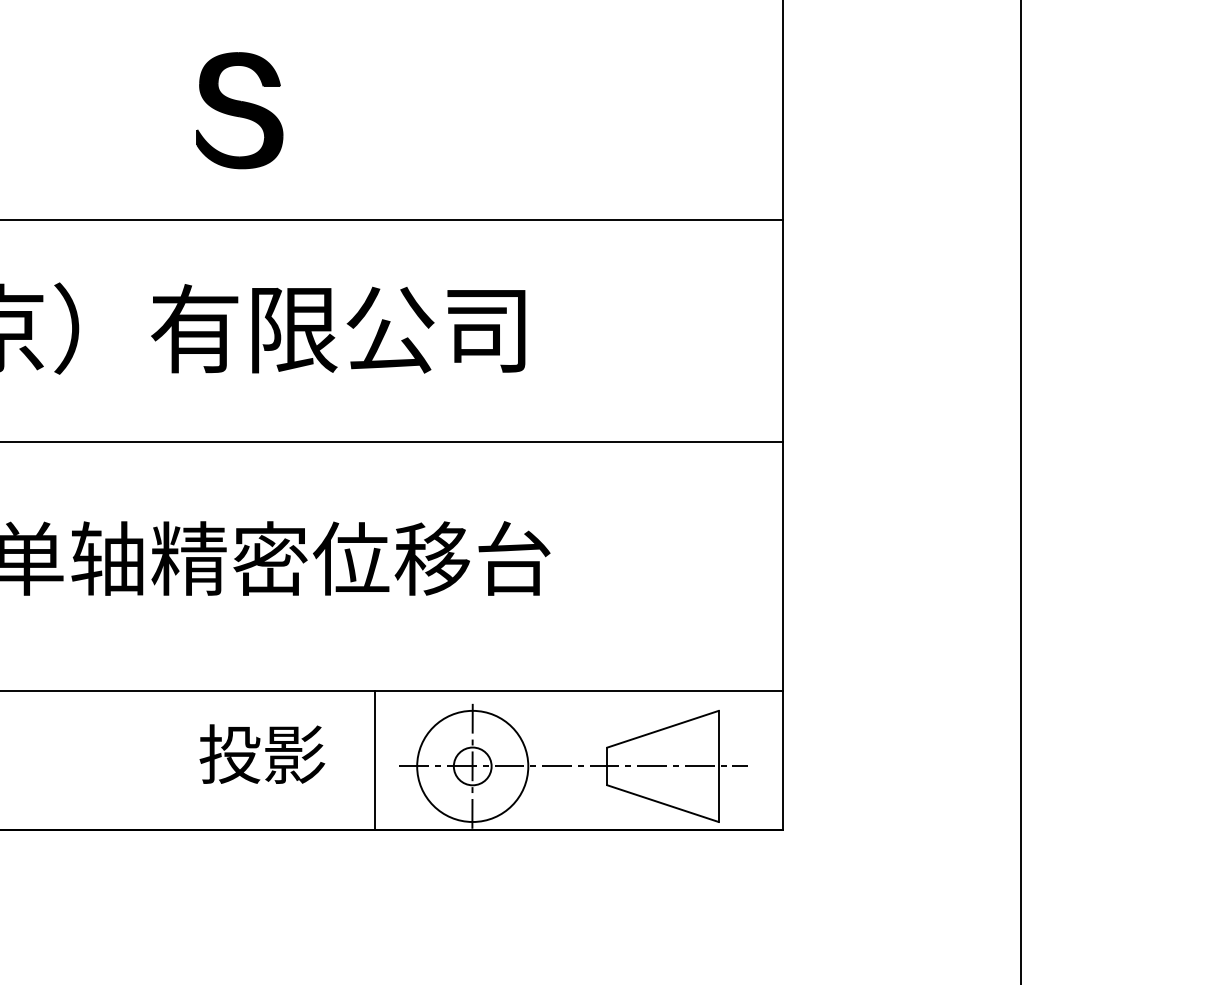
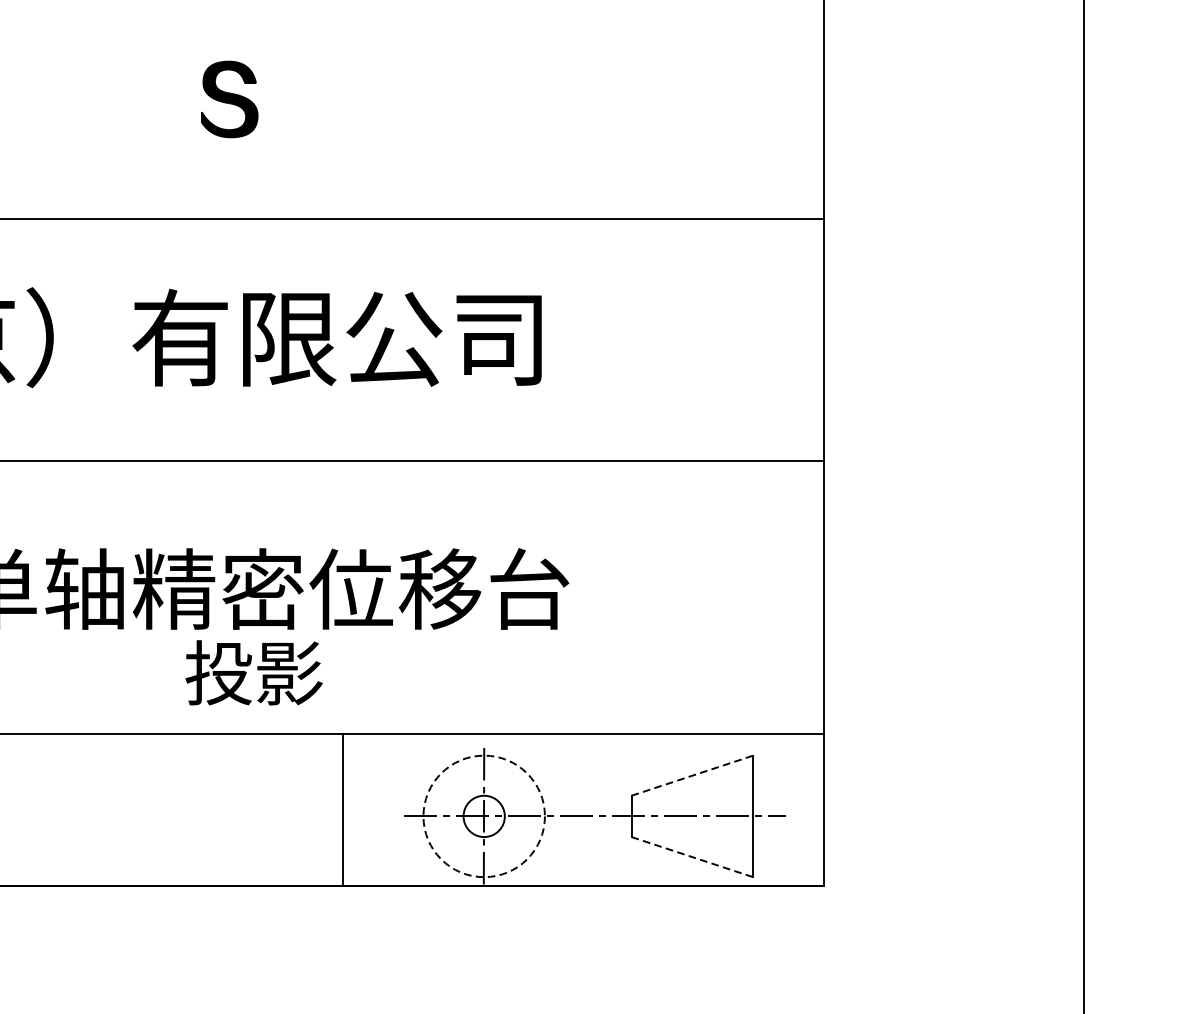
part: (239, 110) -> (229, 99), size x0.6
line: (663, 729) -> (692, 776), solid -> dashed
text: (262, 753) -> (254, 672), moved
line: (374, 760) -> (342, 809), moved
circle: (472, 766) -> (483, 816), solid -> dashed
line: (663, 803) -> (692, 856), solid -> dashed

